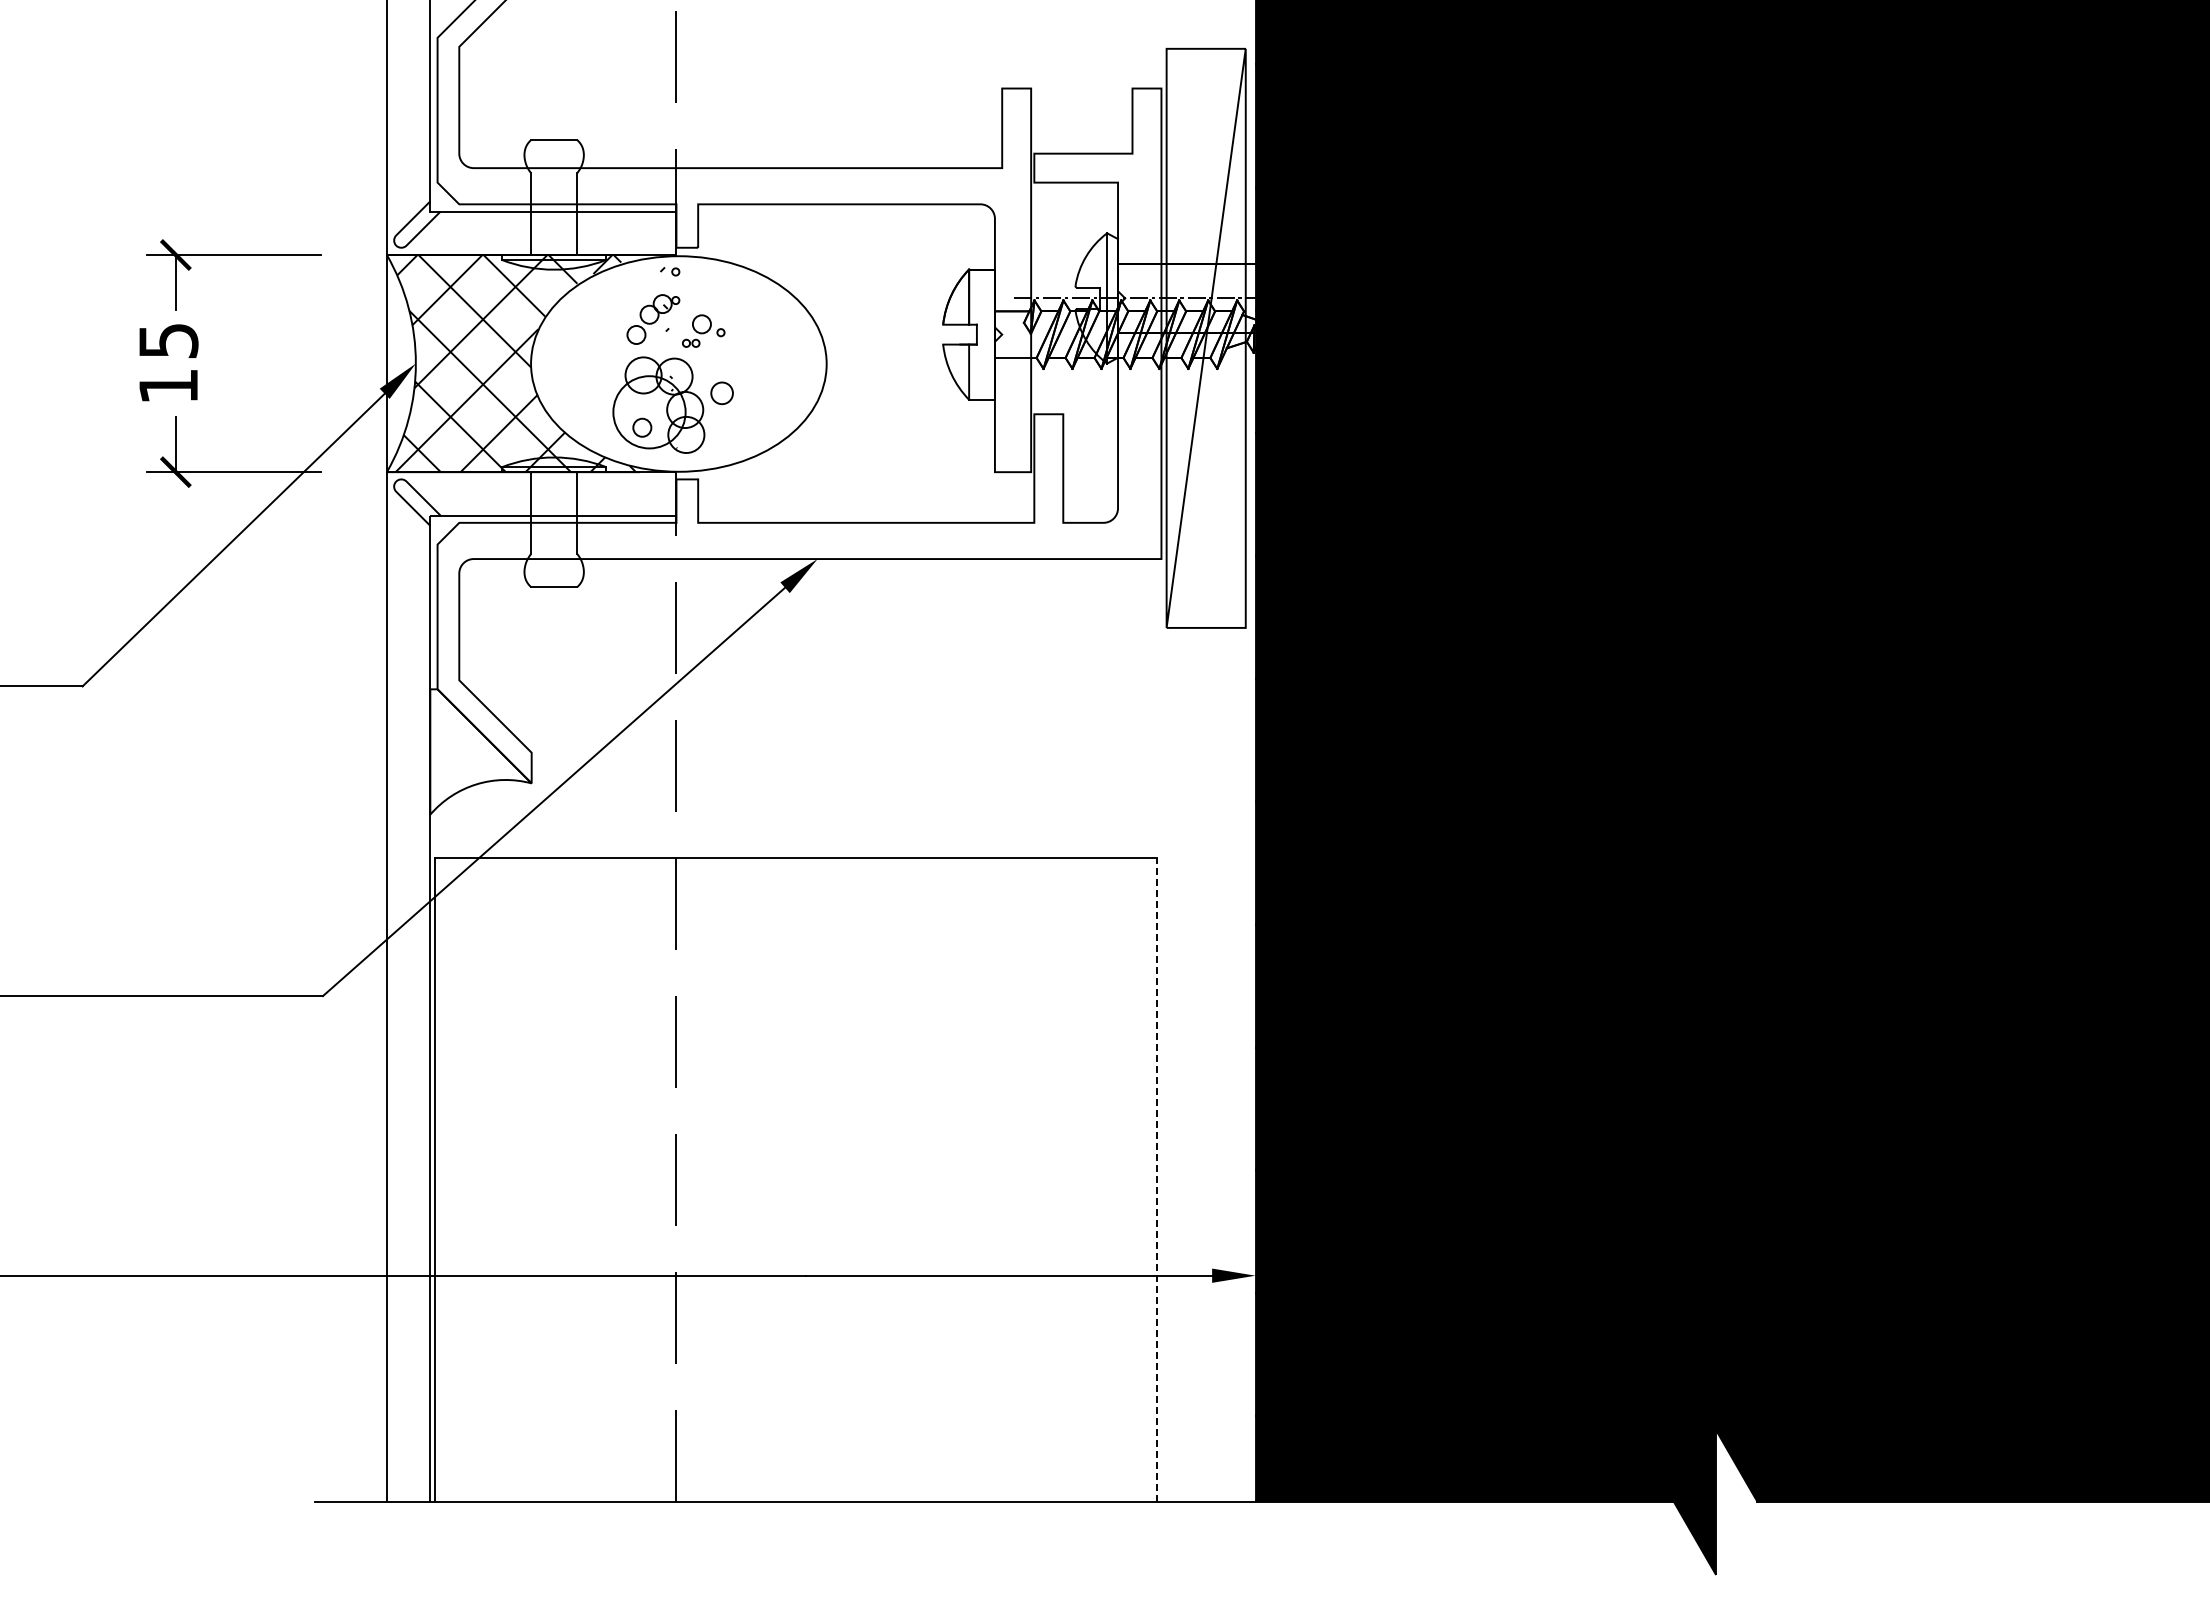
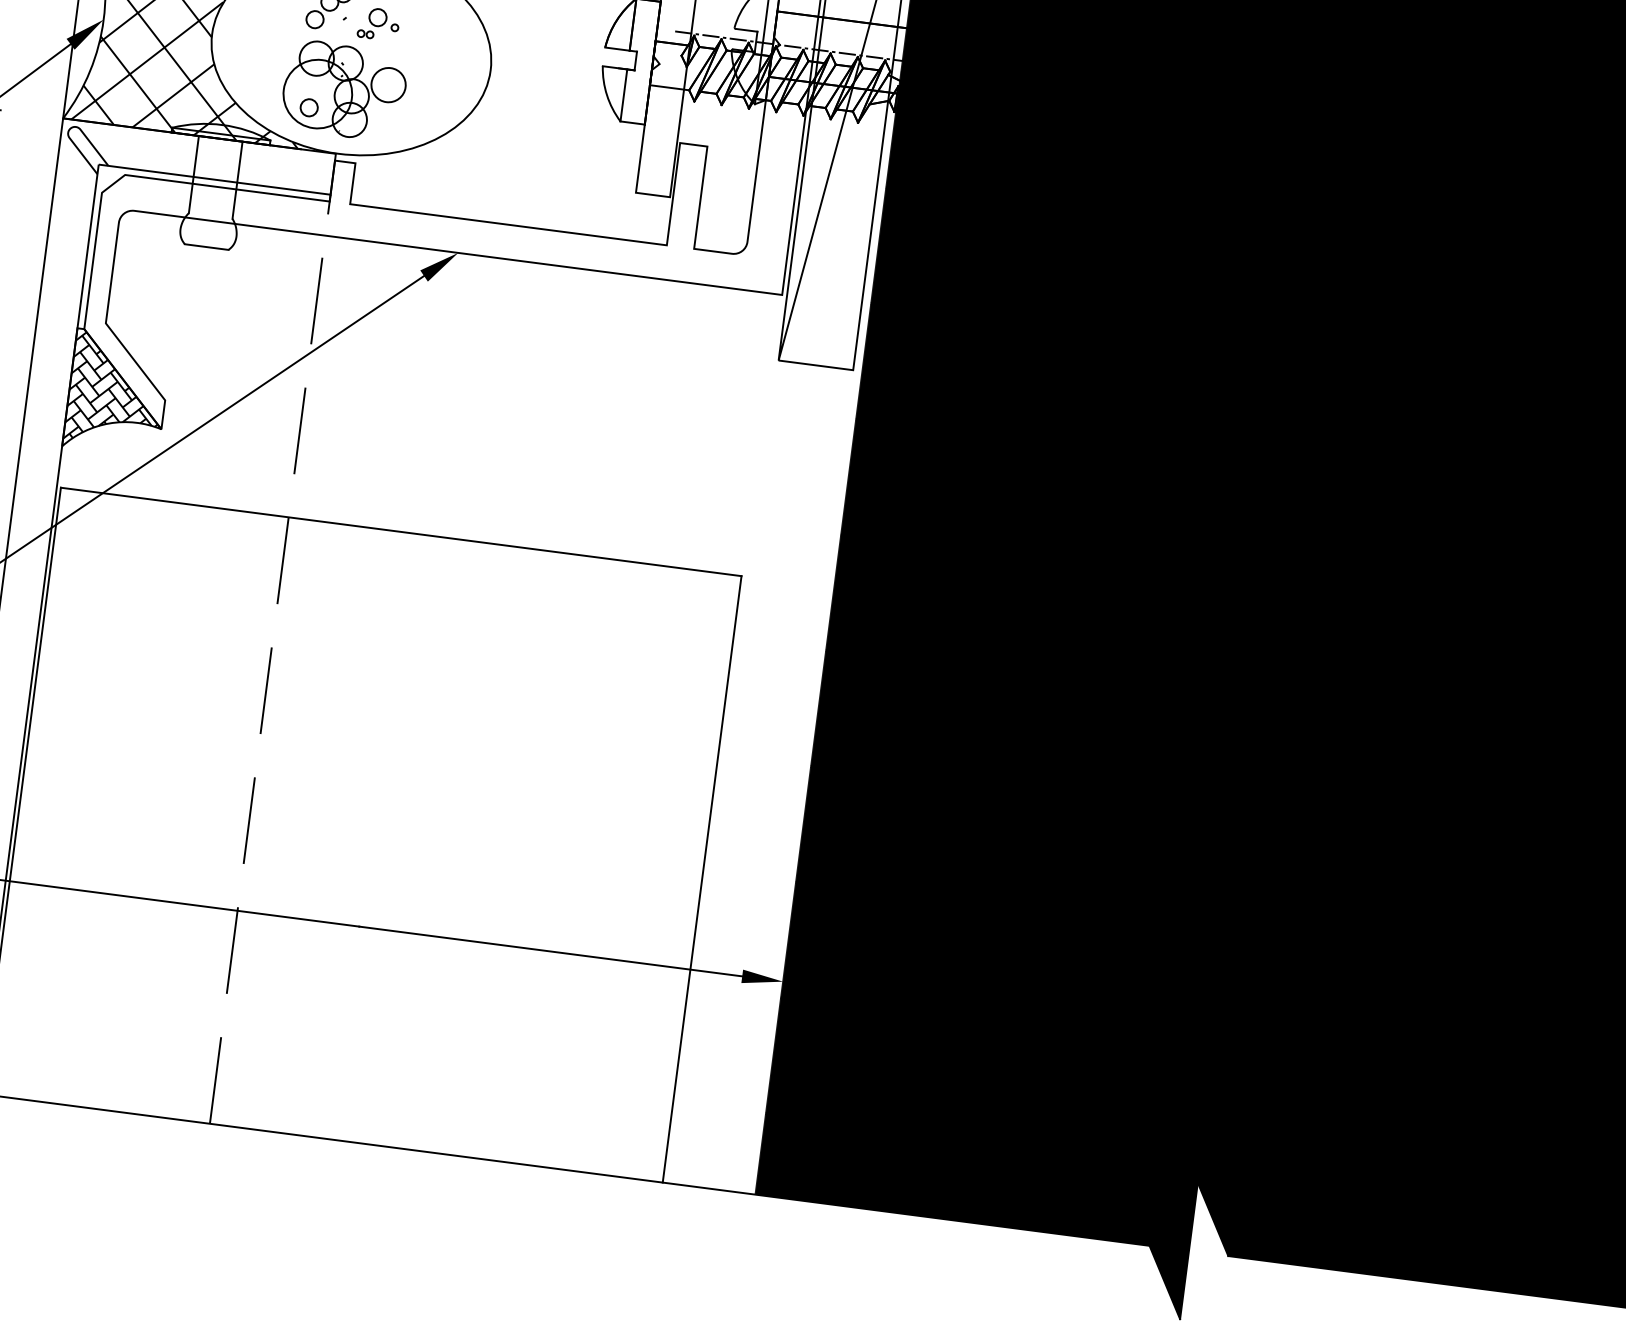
circle: (722, 393) -> (388, 85), size x1.67
hatch: (478, 749) -> (115, 390), added
line: (1157, 1179) -> (702, 879), dashed -> solid

